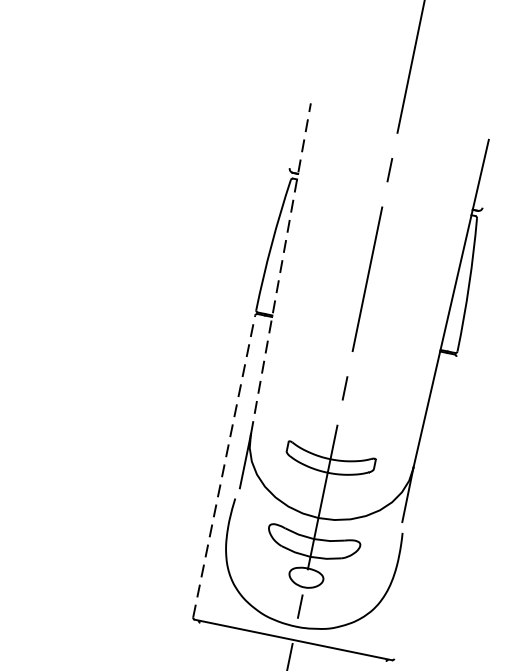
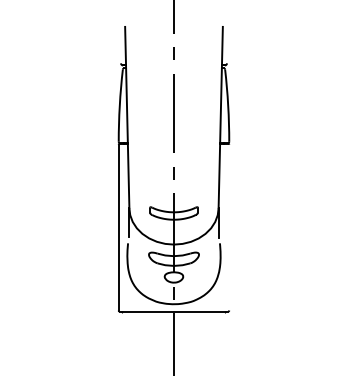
line: (281, 267) -> (127, 116), dashed -> solid
line: (223, 466) -> (118, 227), dashed -> solid

